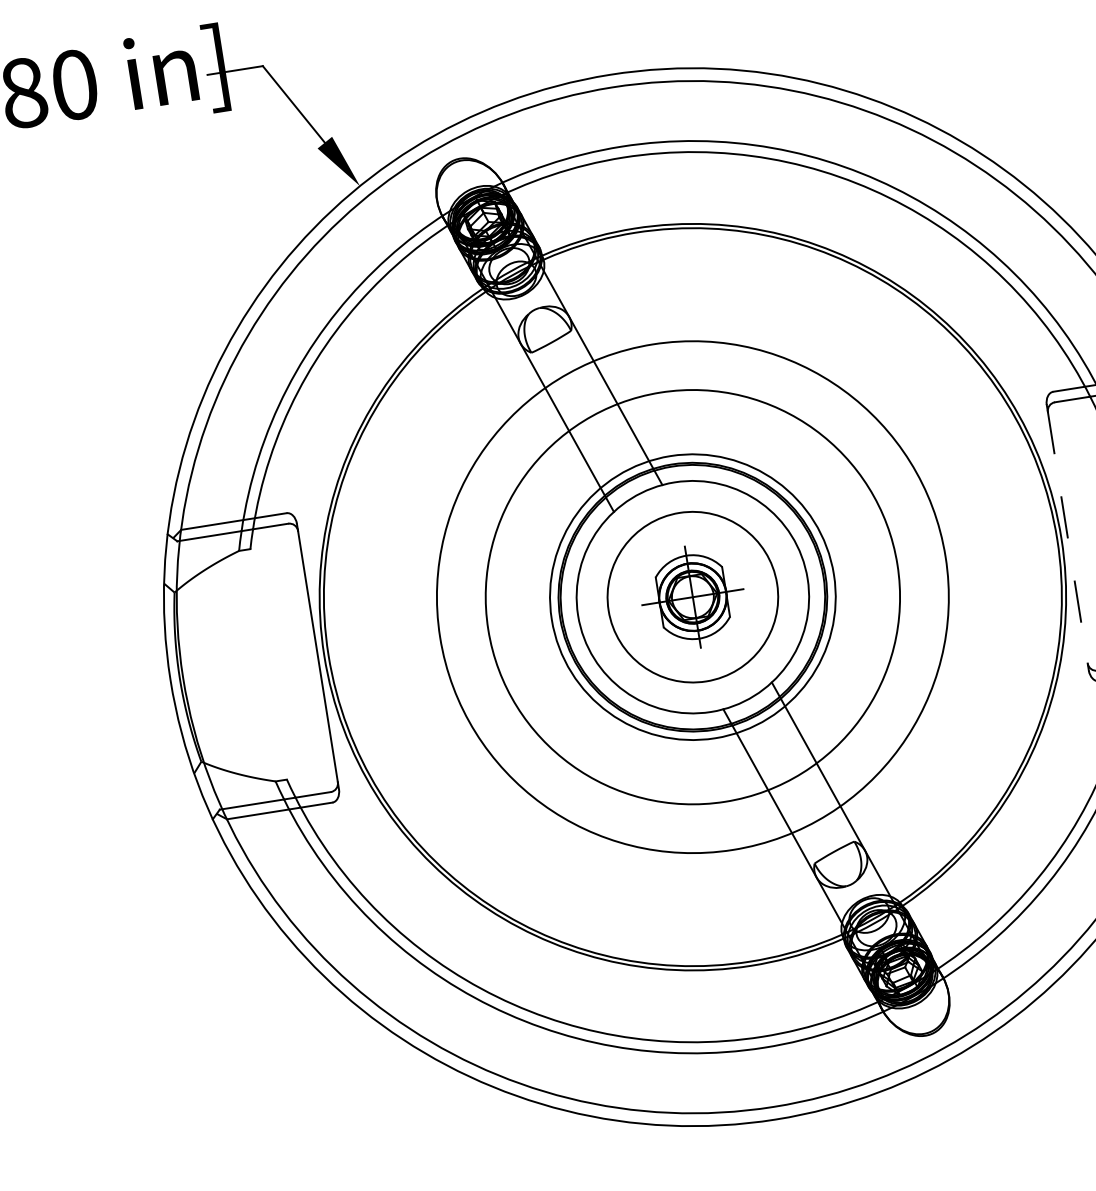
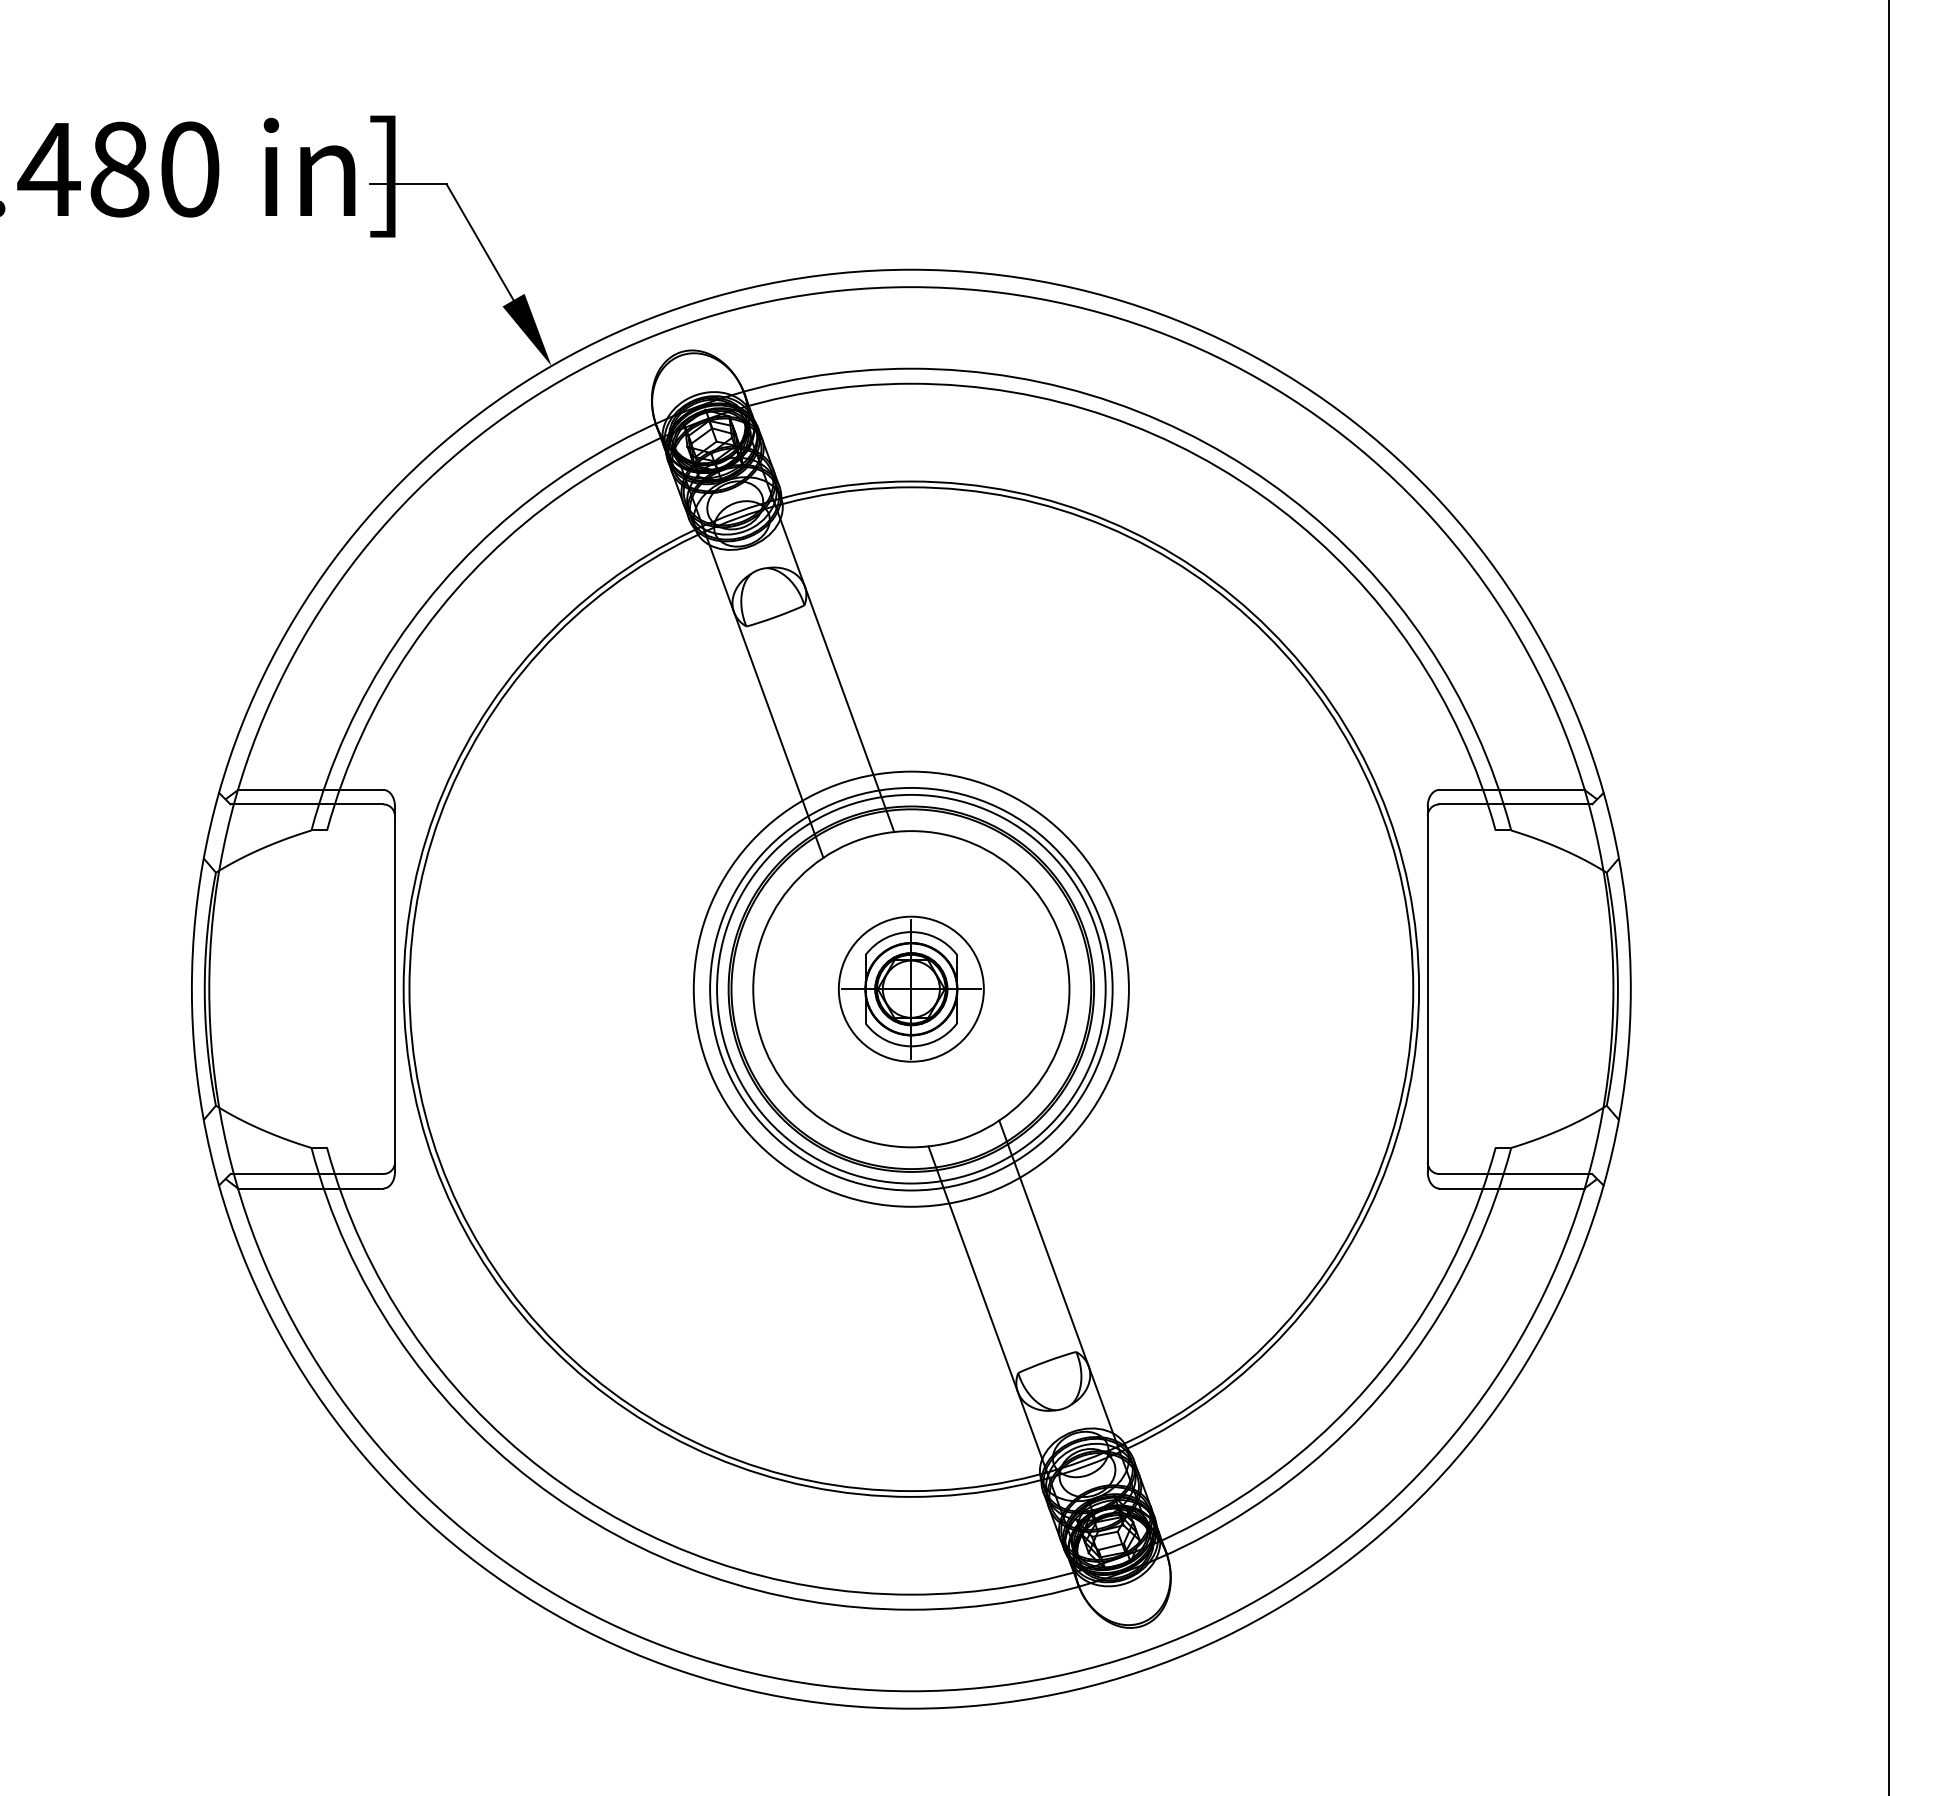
line: (1067, 538) -> (1427, 989), dashed -> solid
circle: (692, 596) -> (910, 988), size x0.62
circle: (692, 596) -> (910, 988), size x0.62
circle: (692, 596) -> (911, 988), size x0.71

